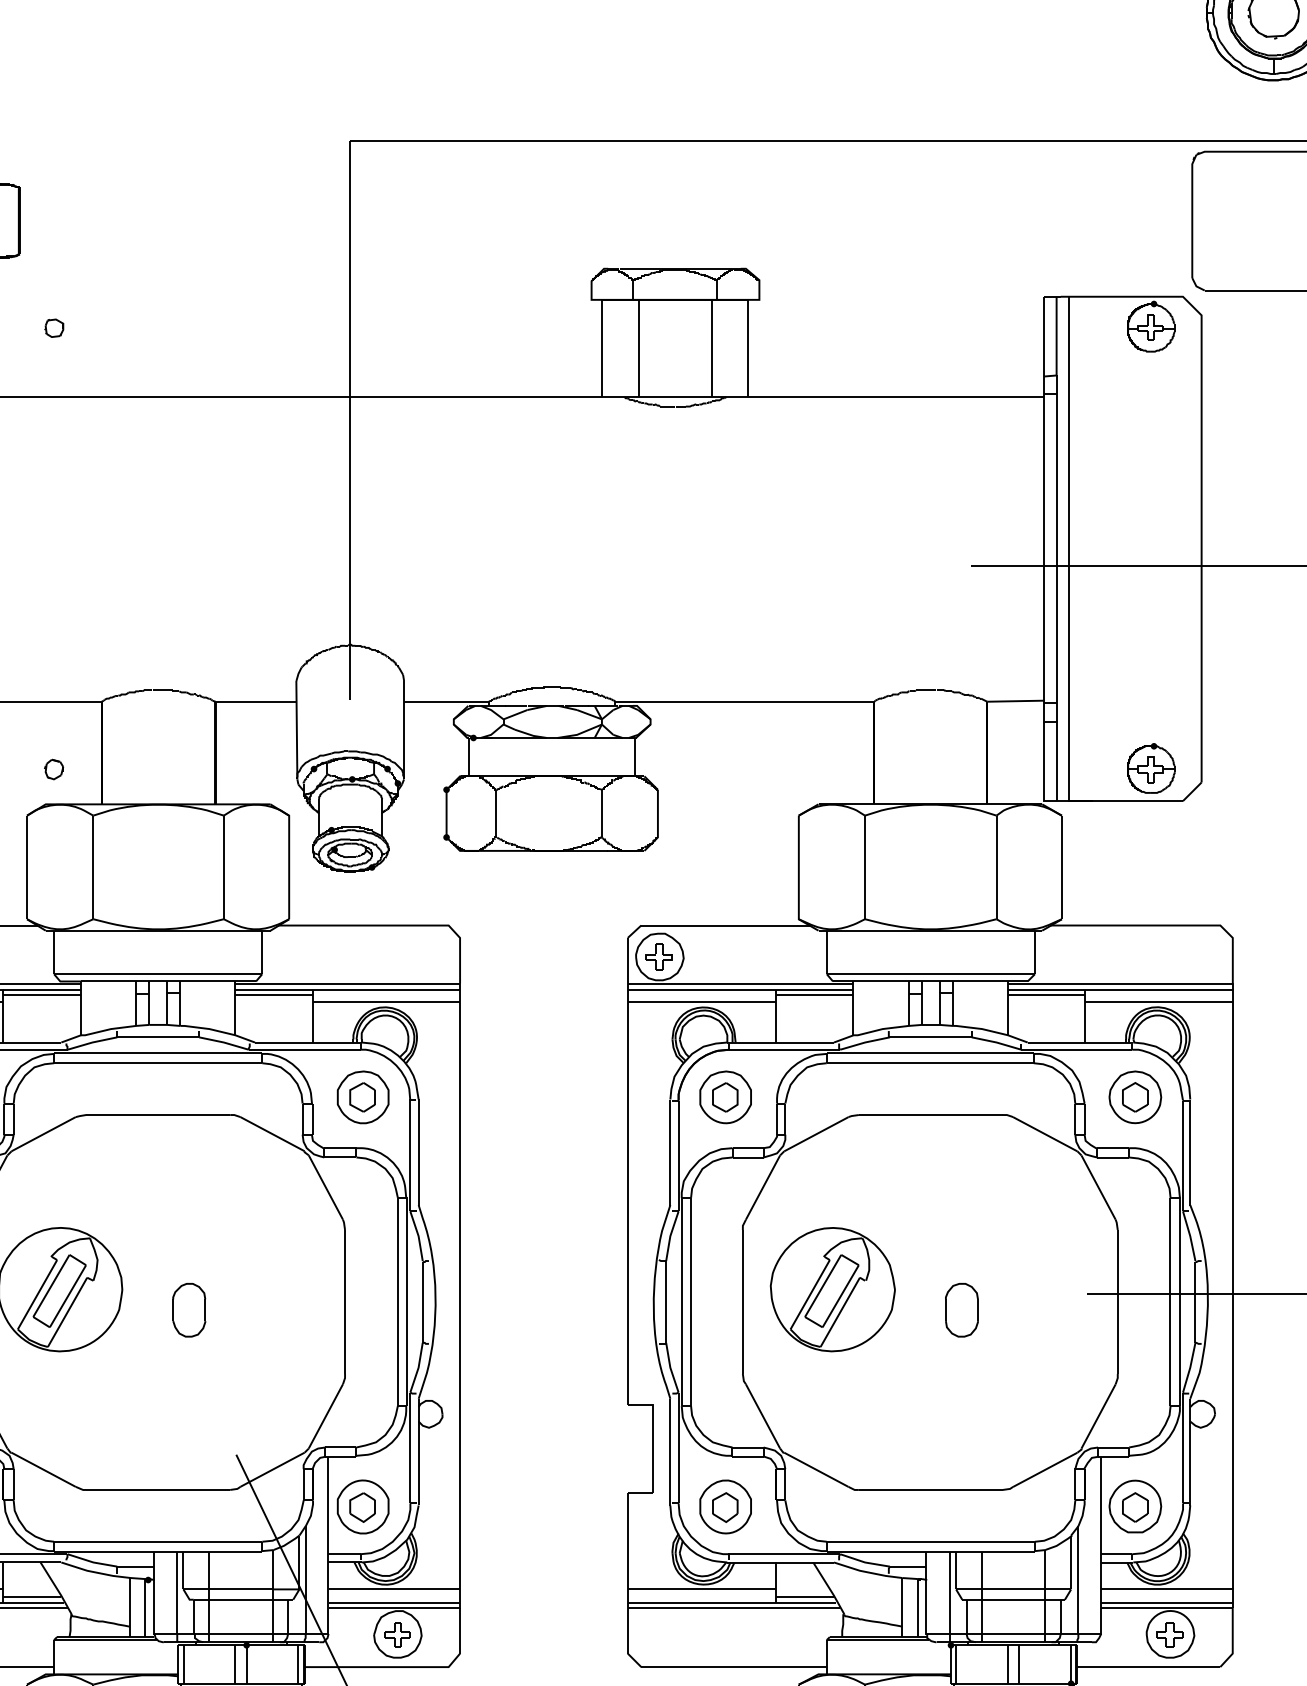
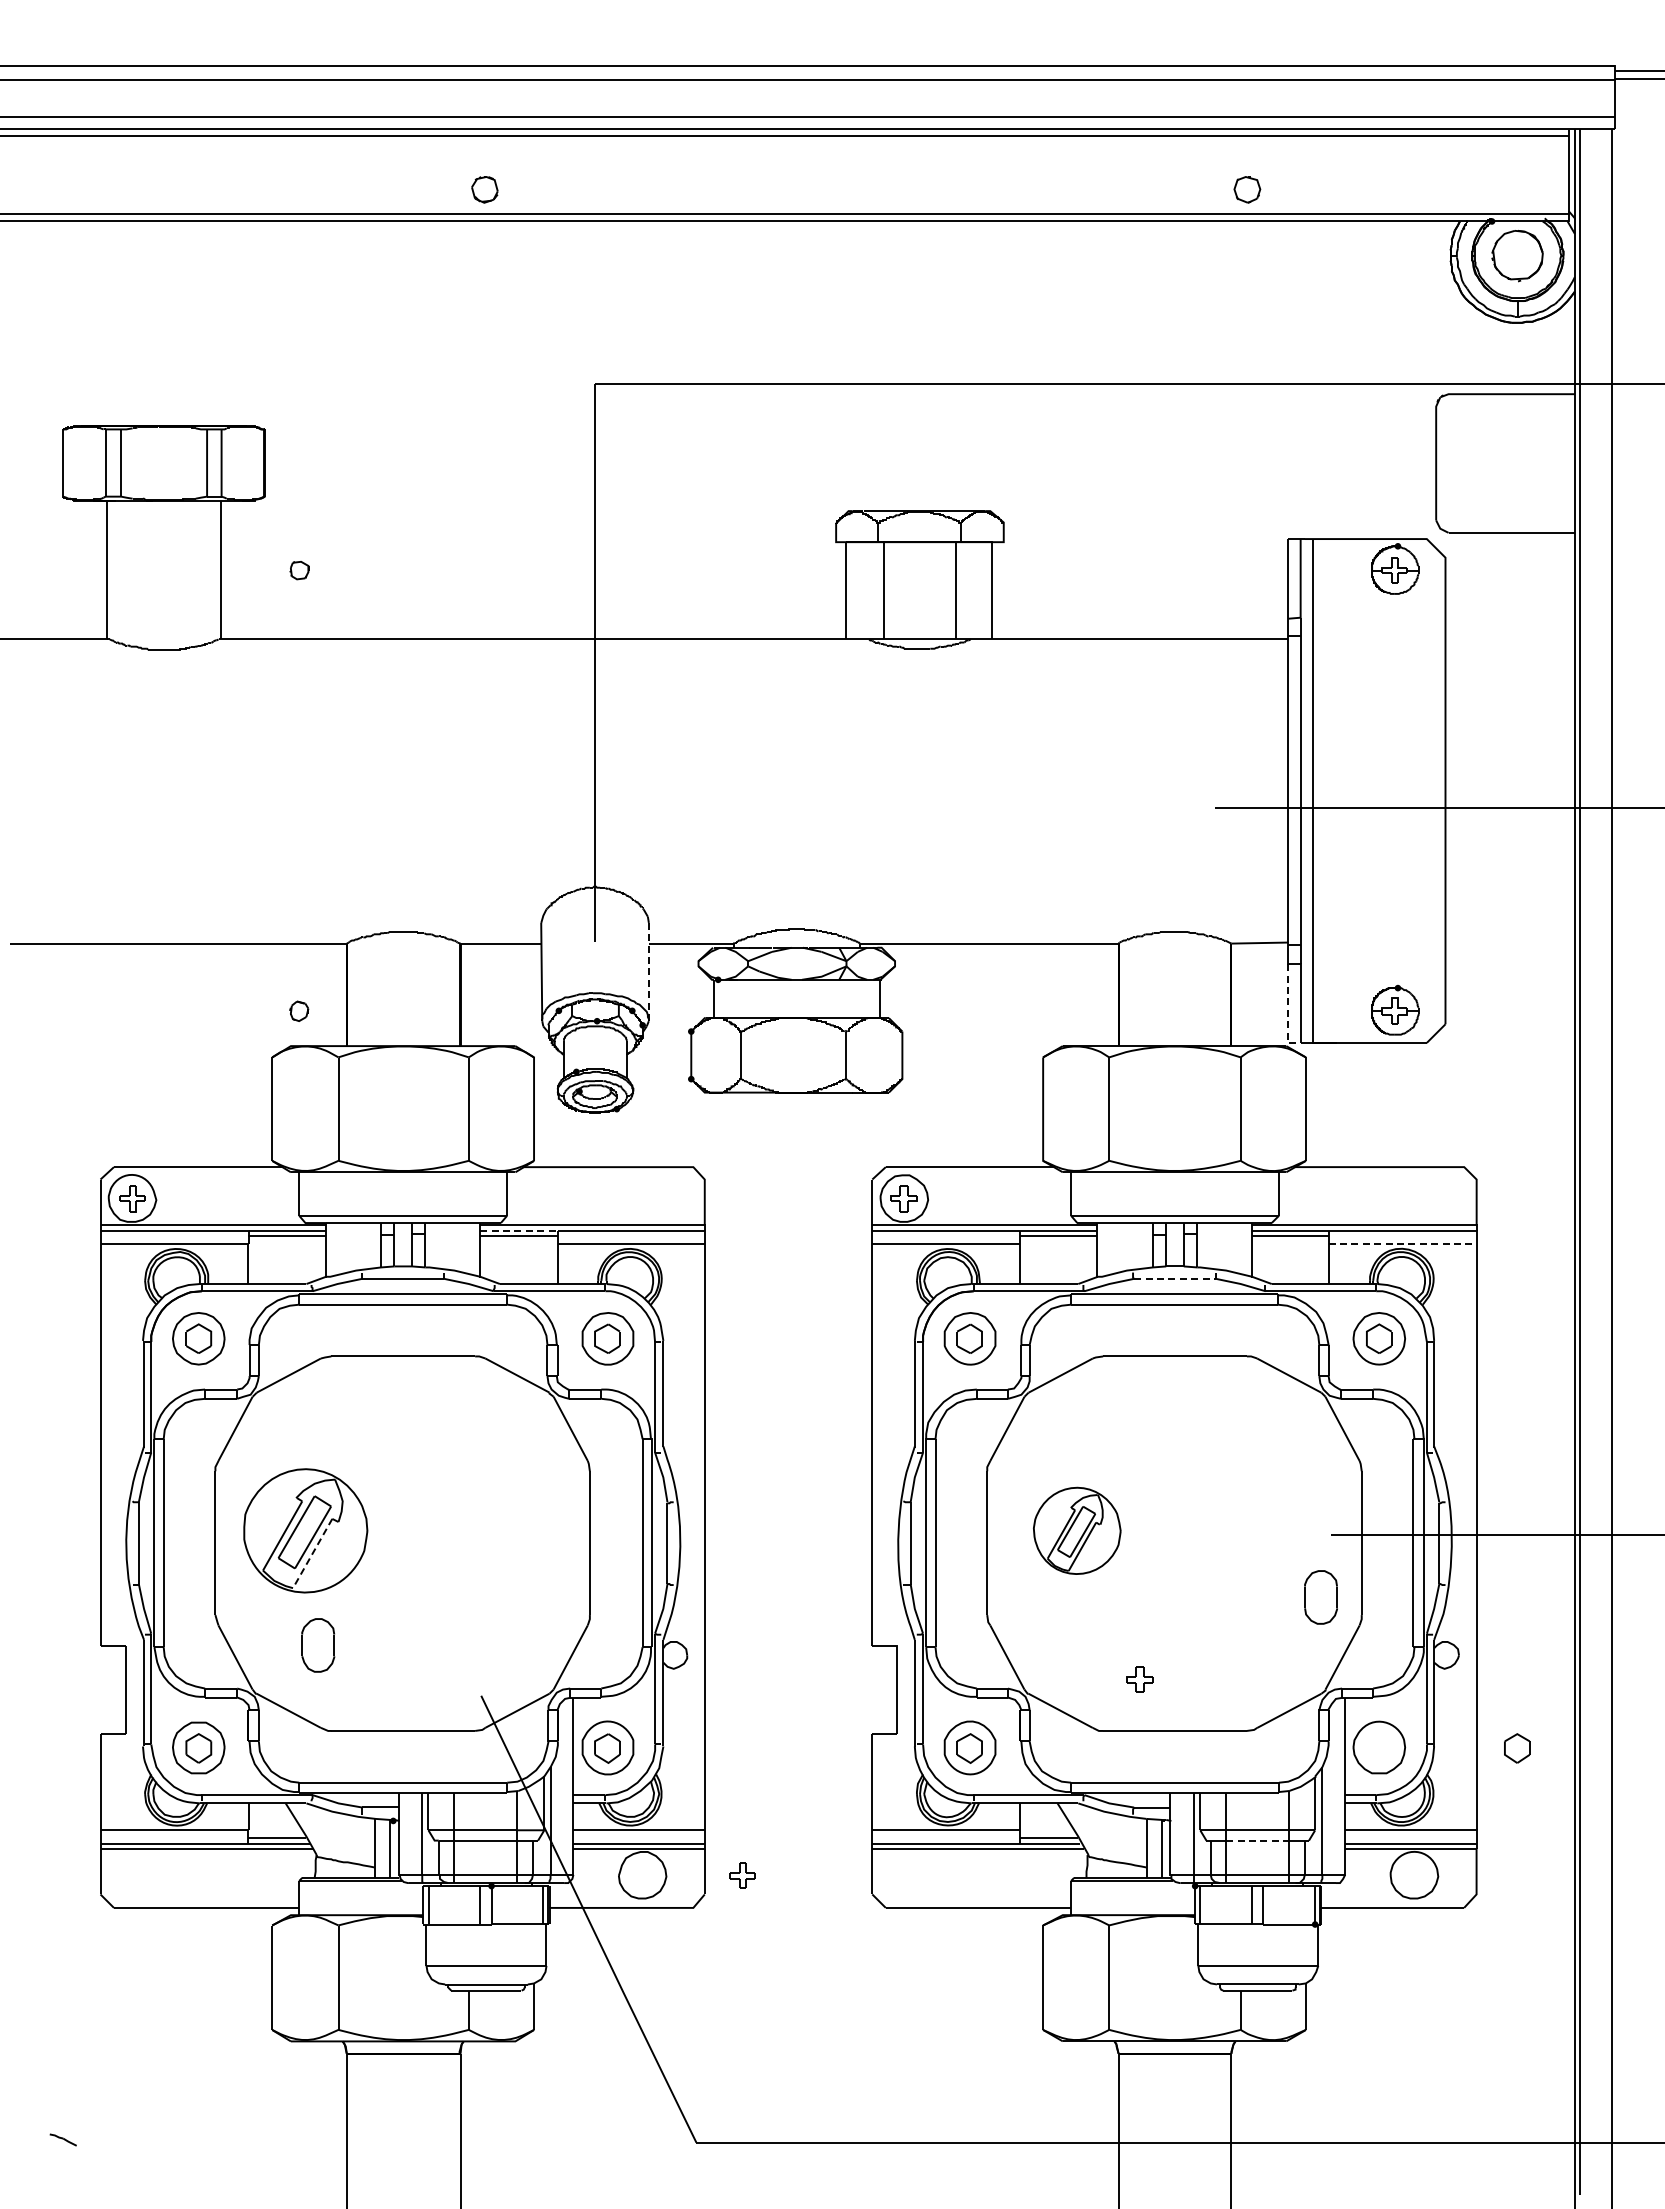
line: (403, 730) -> (648, 972), solid -> dashed
line: (1044, 772) -> (1288, 1014), solid -> dashed
line: (274, 989) -> (519, 1231), solid -> dashed
line: (1158, 1001) -> (1402, 1243), solid -> dashed
line: (931, 1037) -> (1175, 1278), solid -> dashed
part: (833, 1289) -> (1077, 1530), size x0.7
part: (189, 1310) -> (318, 1645), moved
part: (961, 1310) -> (1320, 1597), moved
line: (67, 1312) -> (312, 1553), solid -> dashed
part: (1135, 1507) -> (1517, 1748), moved
line: (1013, 1599) -> (1257, 1840), solid -> dashed
part: (397, 1634) -> (742, 1875), moved
part: (1169, 1634) -> (1139, 1679), moved

